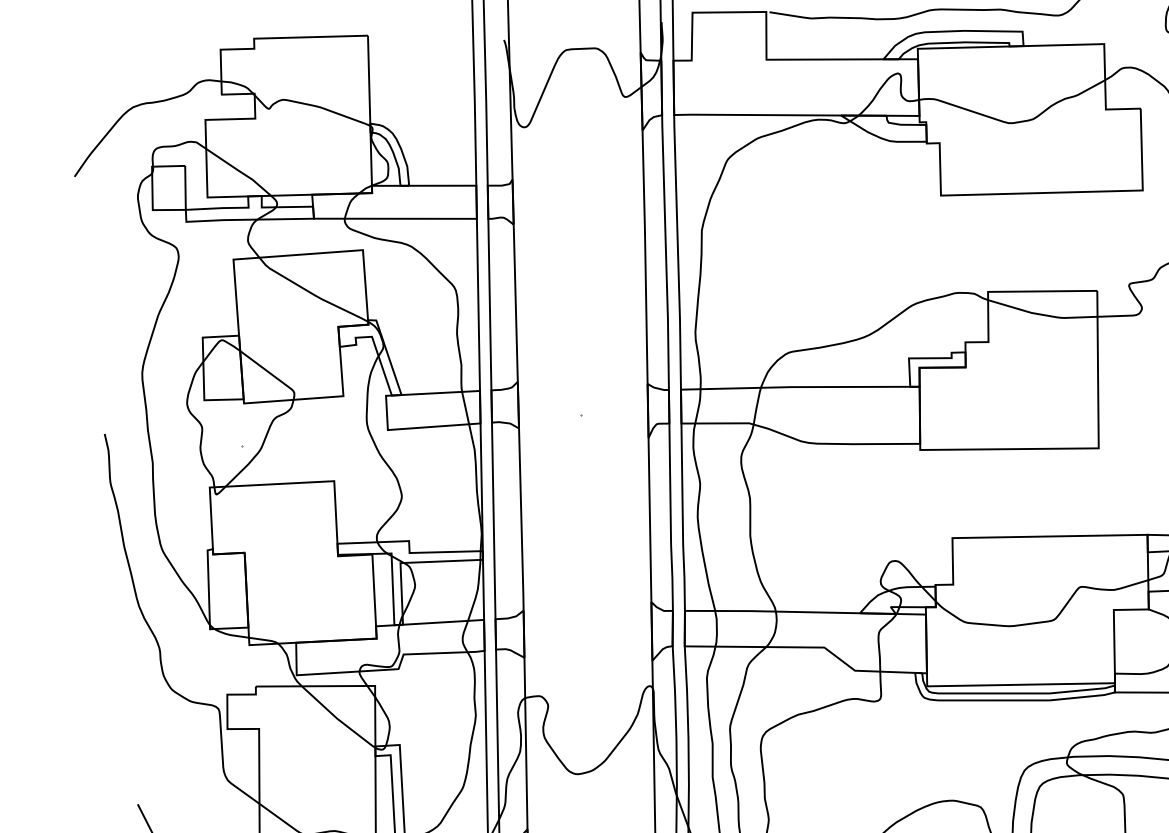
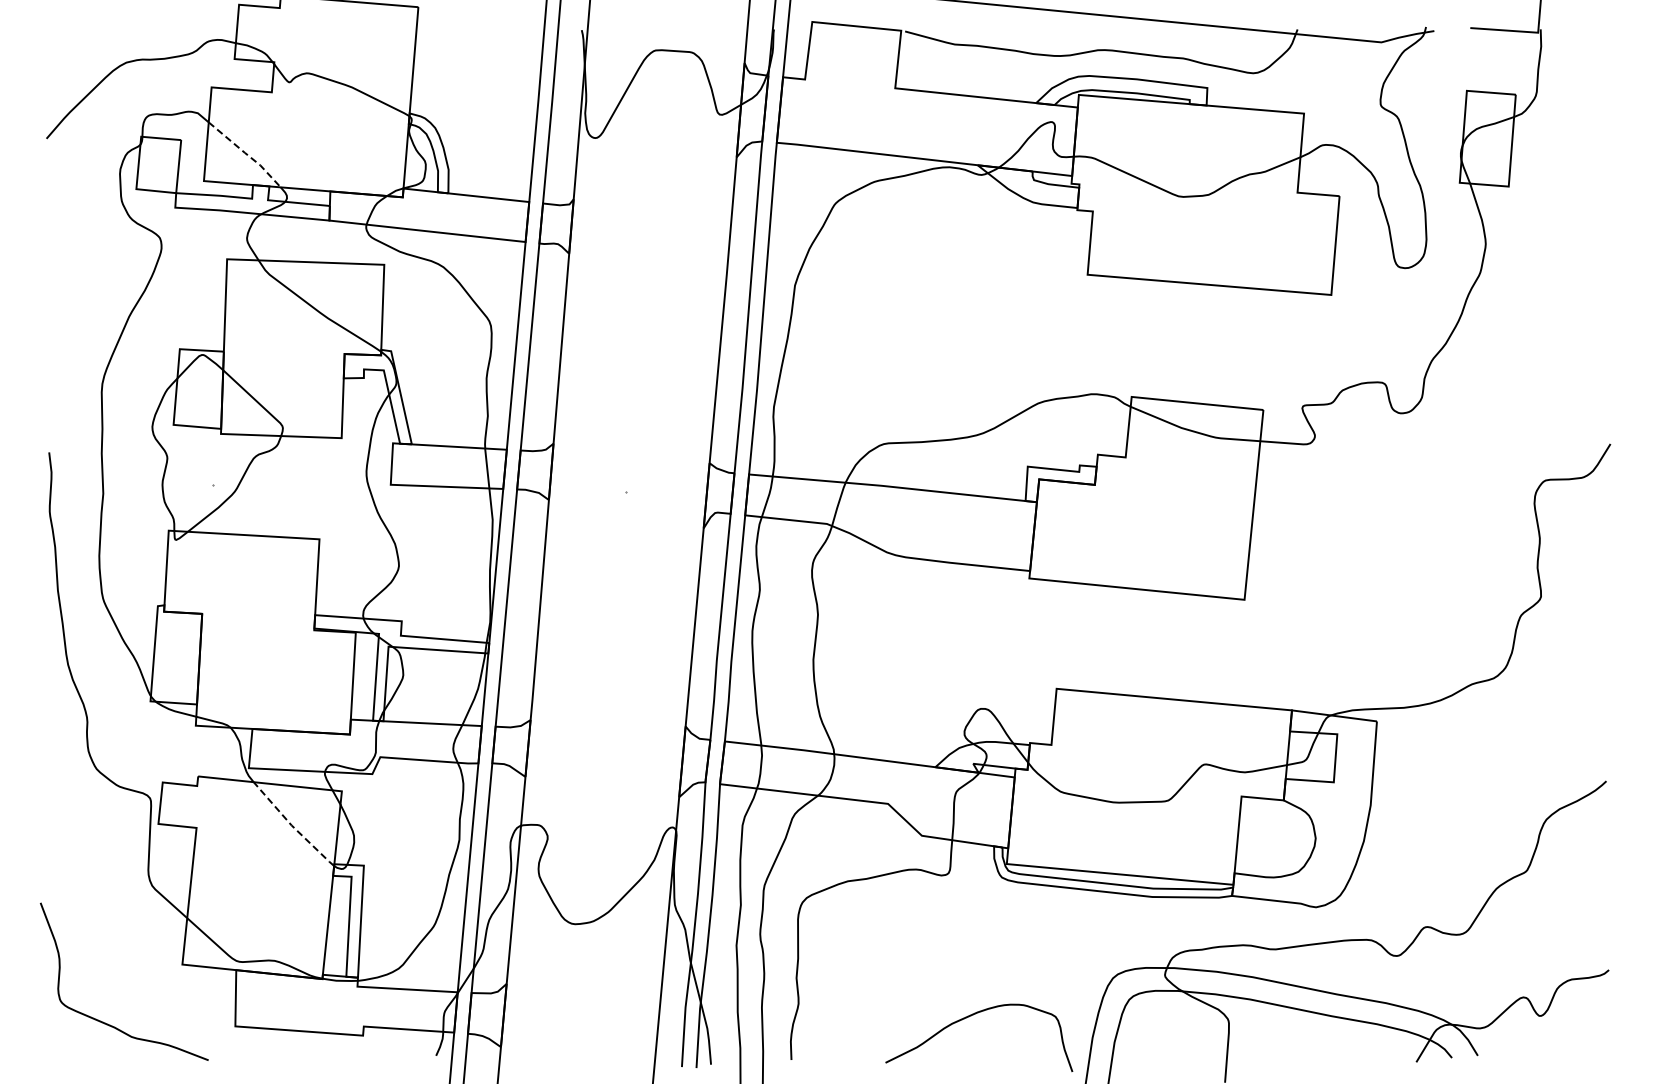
line: (240, 171) -> (246, 154), solid -> dashed
line: (337, 719) -> (292, 826), solid -> dashed

